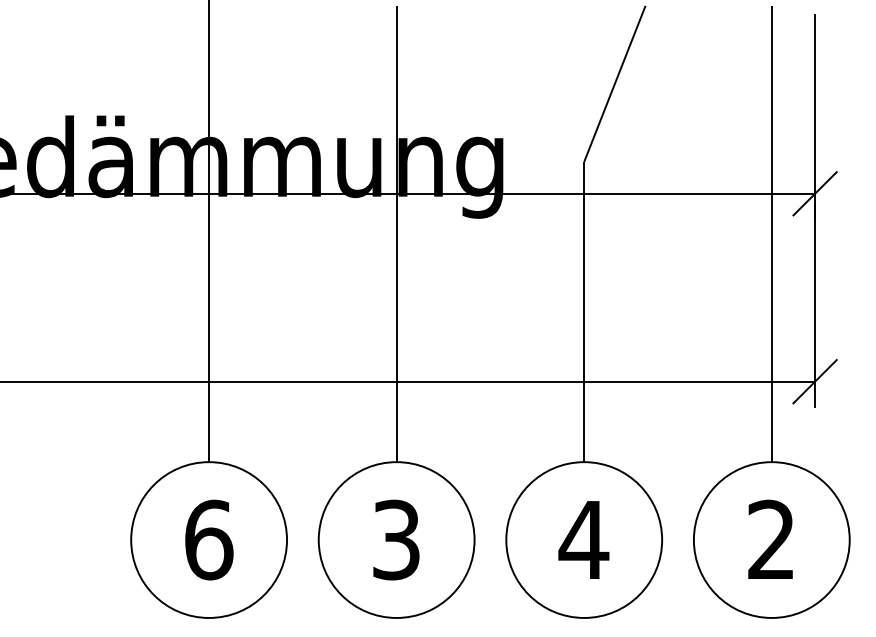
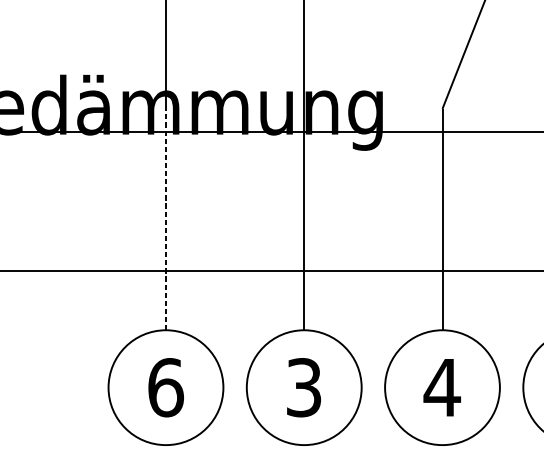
line: (209, 311) -> (166, 219), solid -> dashed

